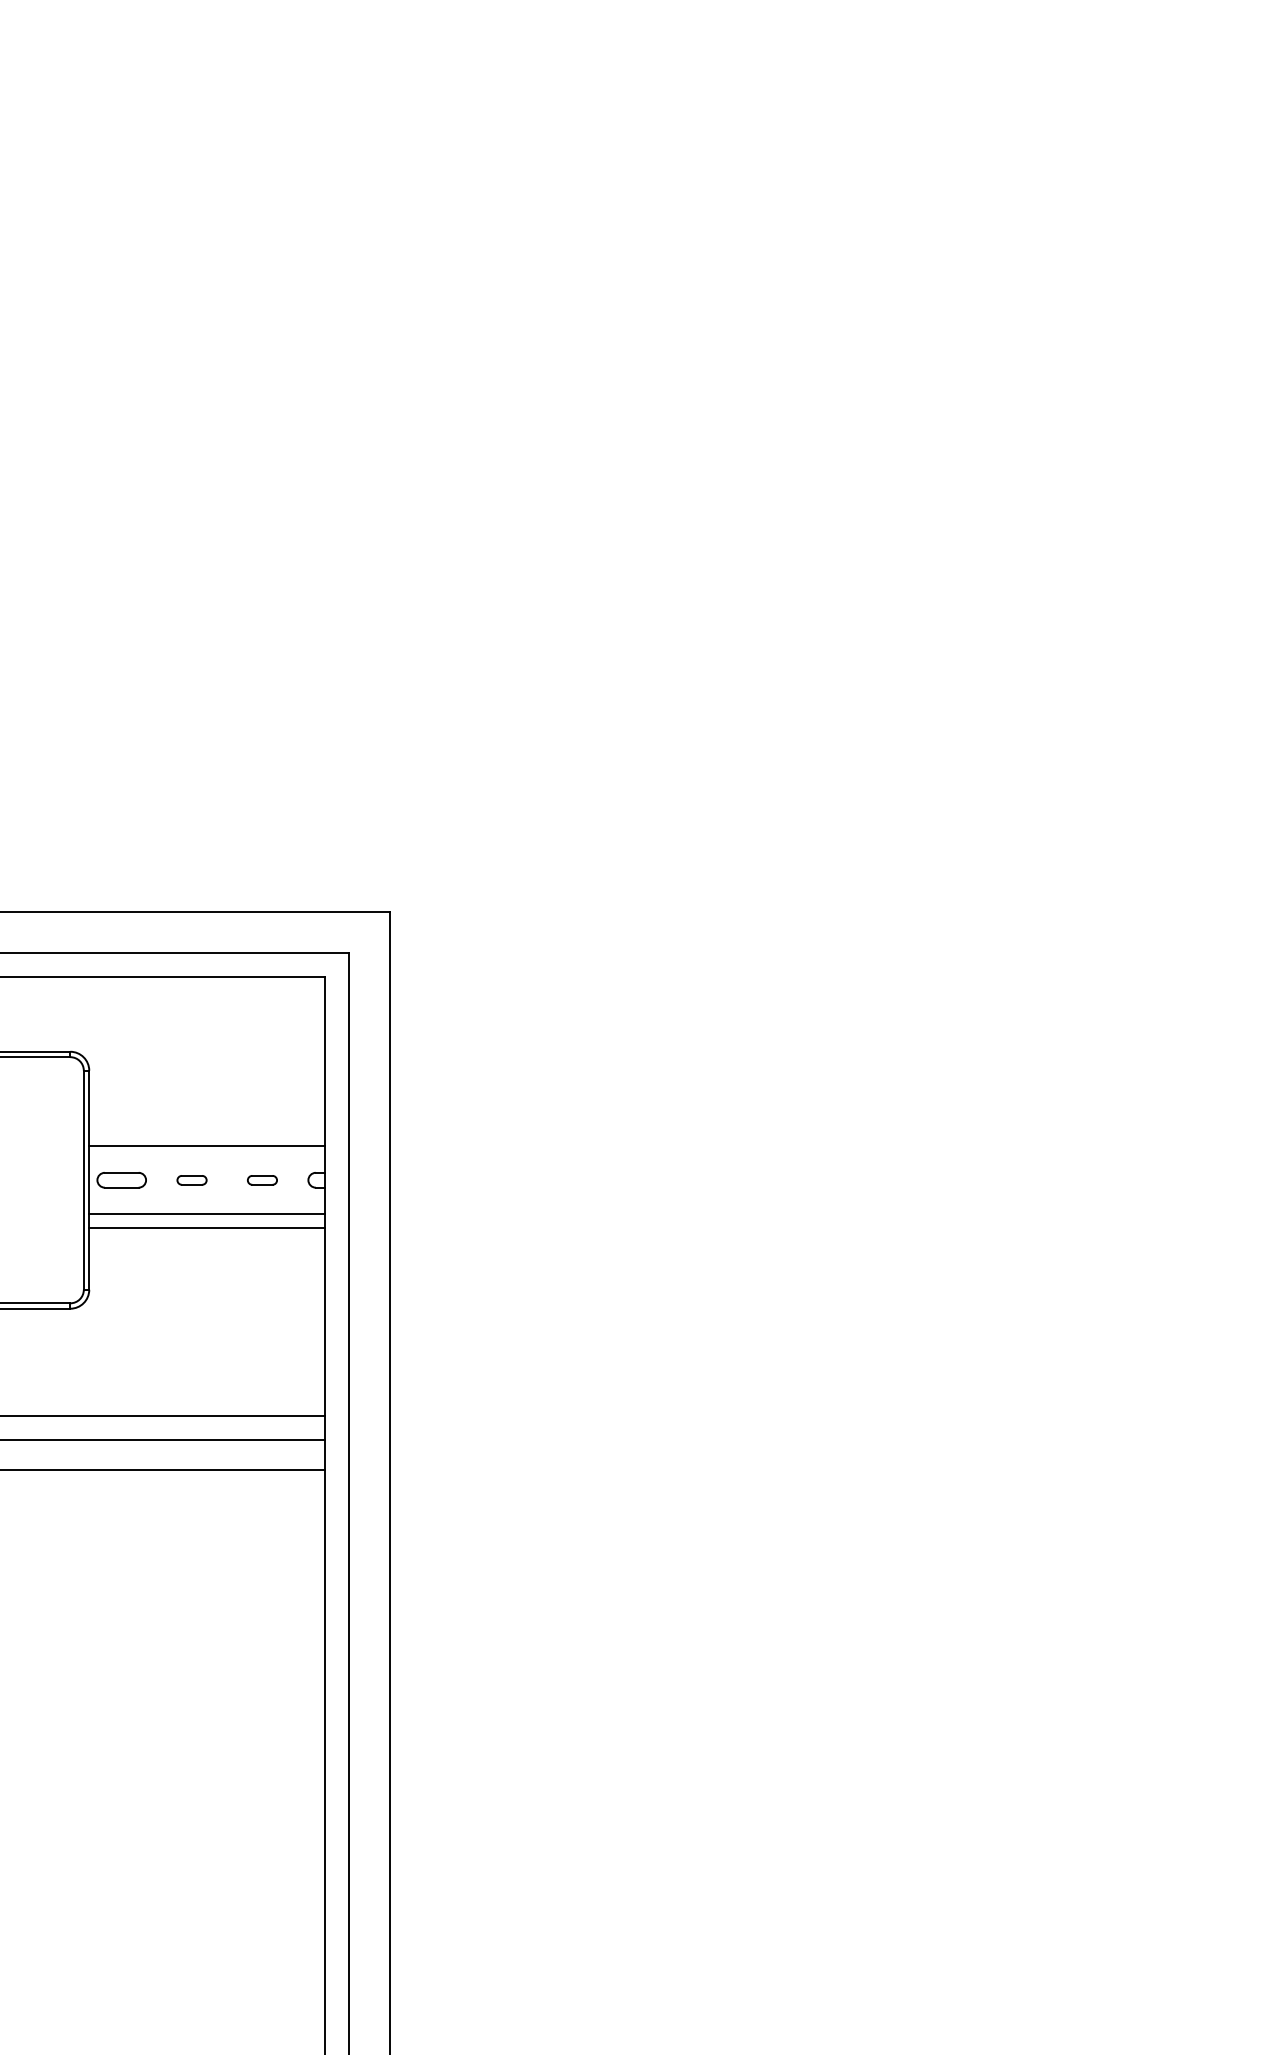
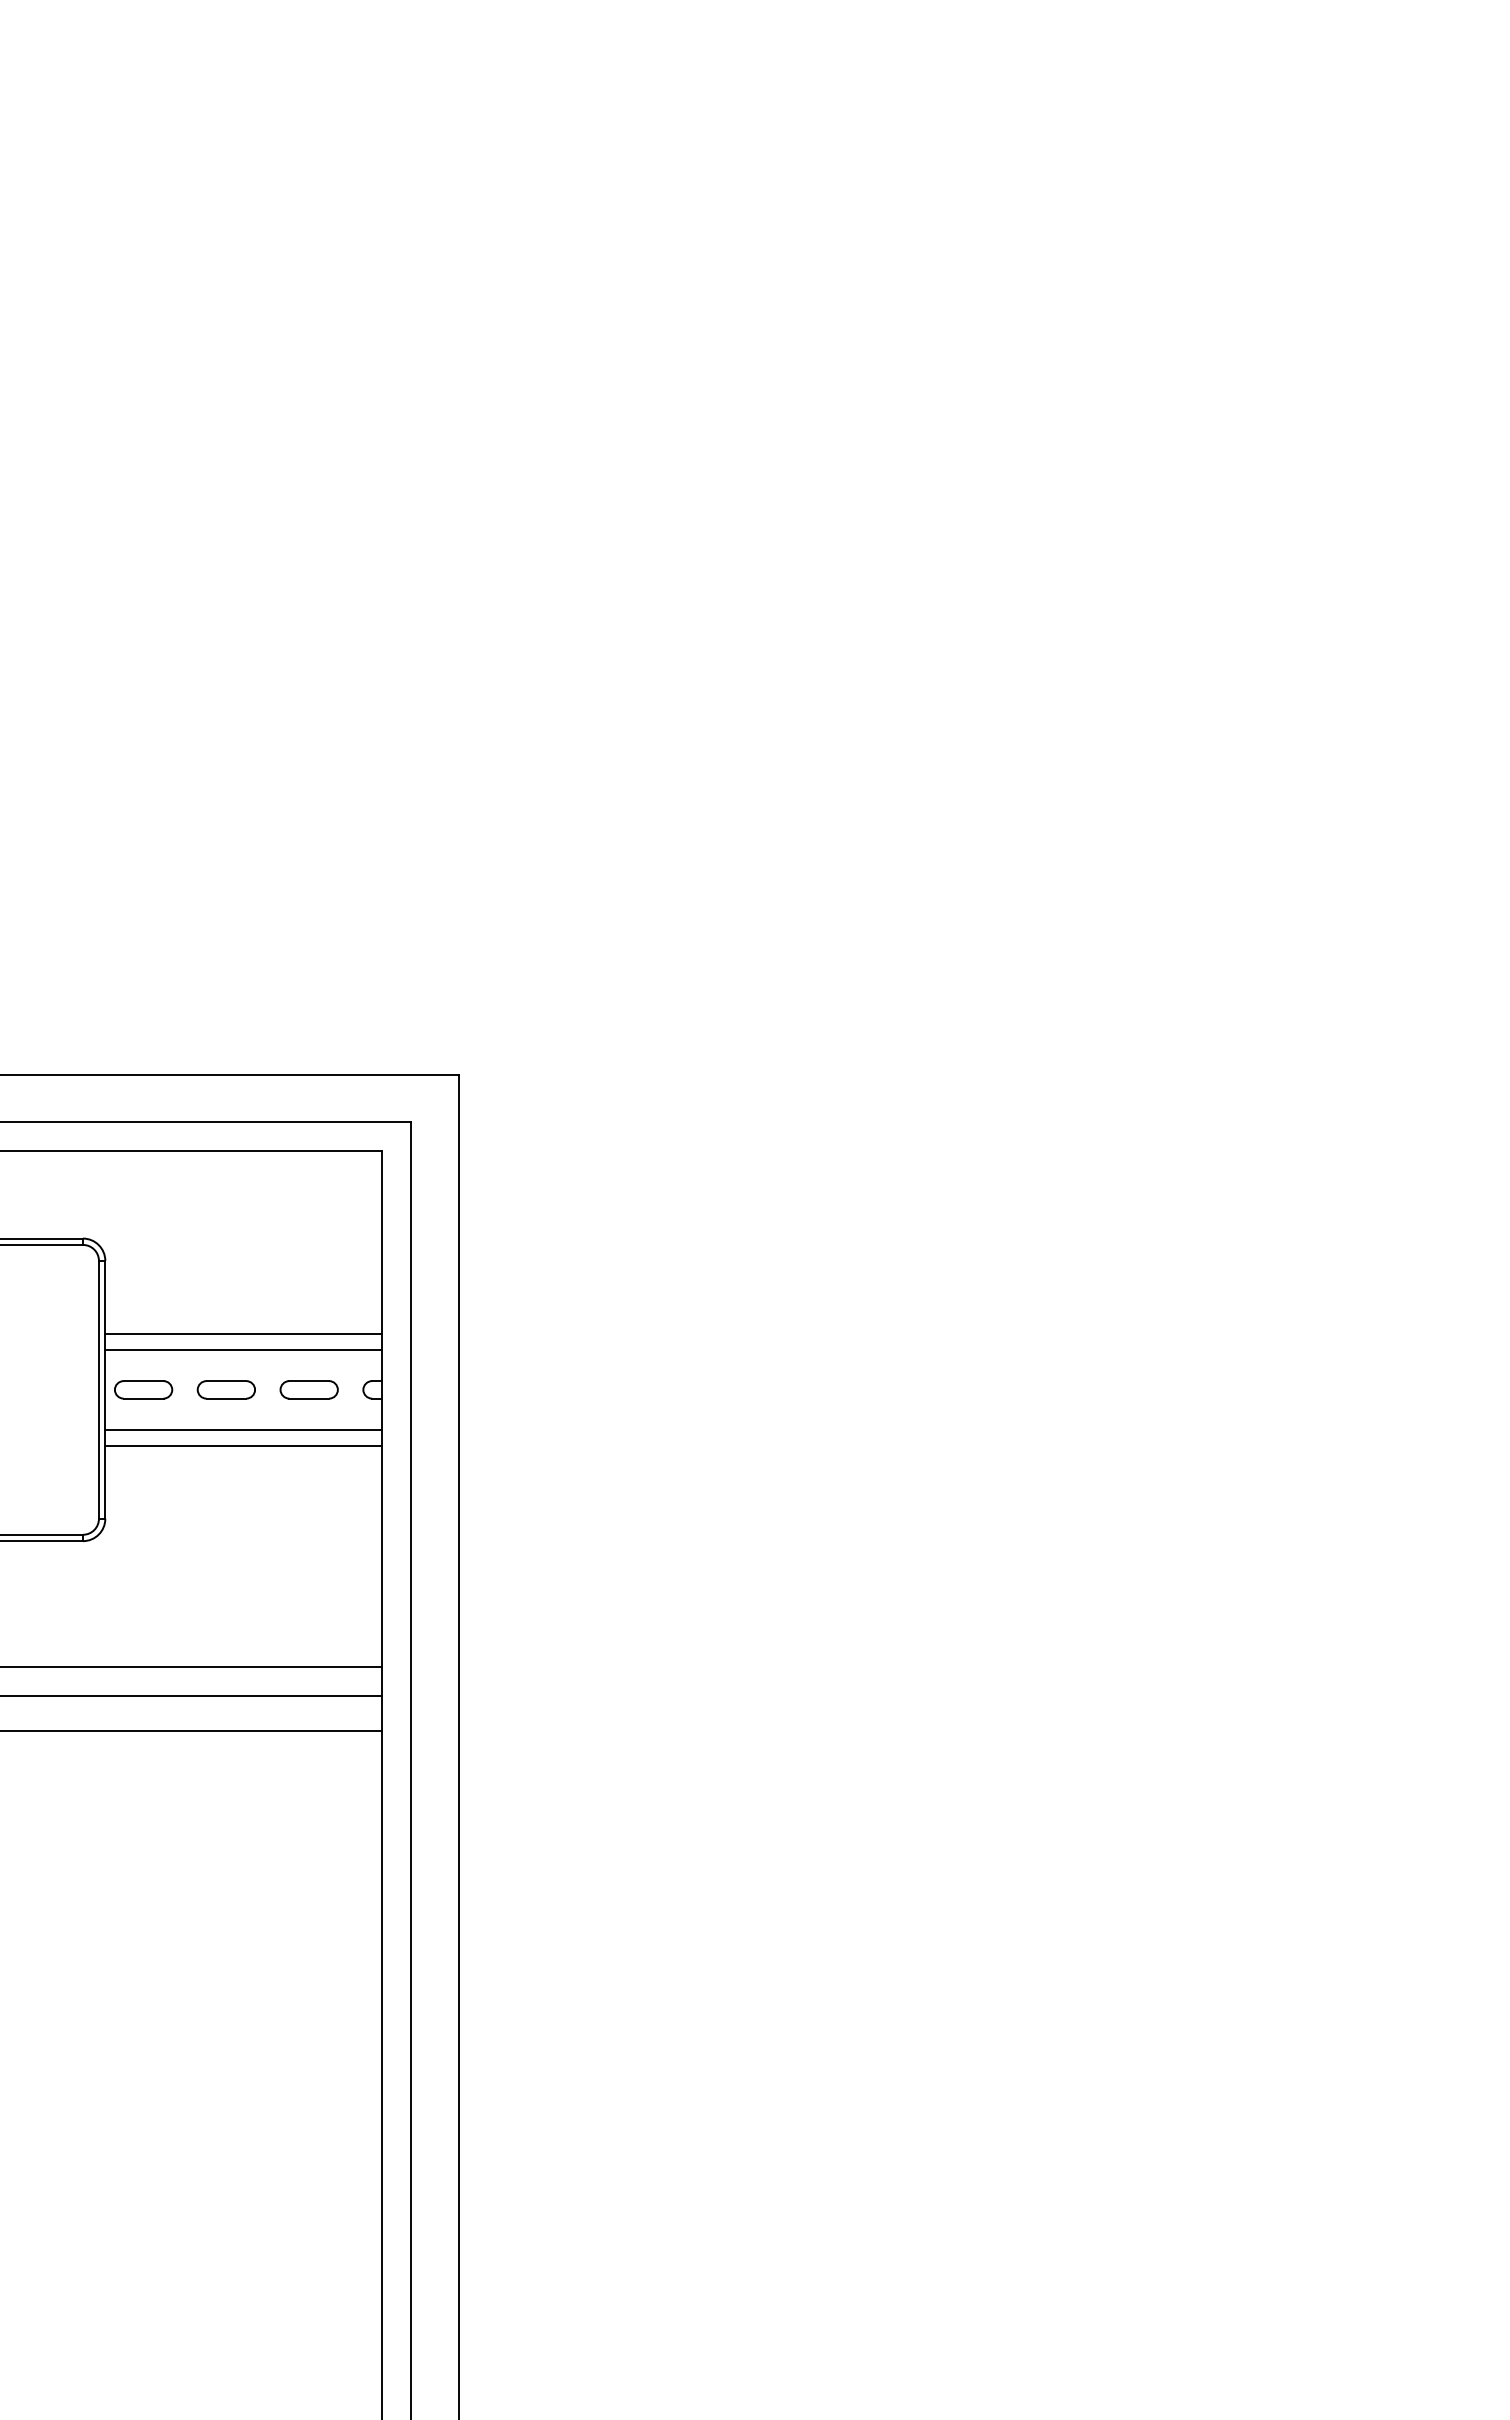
line: (206, 1132) -> (243, 1333), added
part: (191, 1180) -> (225, 1390), size x1.67
part: (262, 1180) -> (309, 1390), size x1.67

